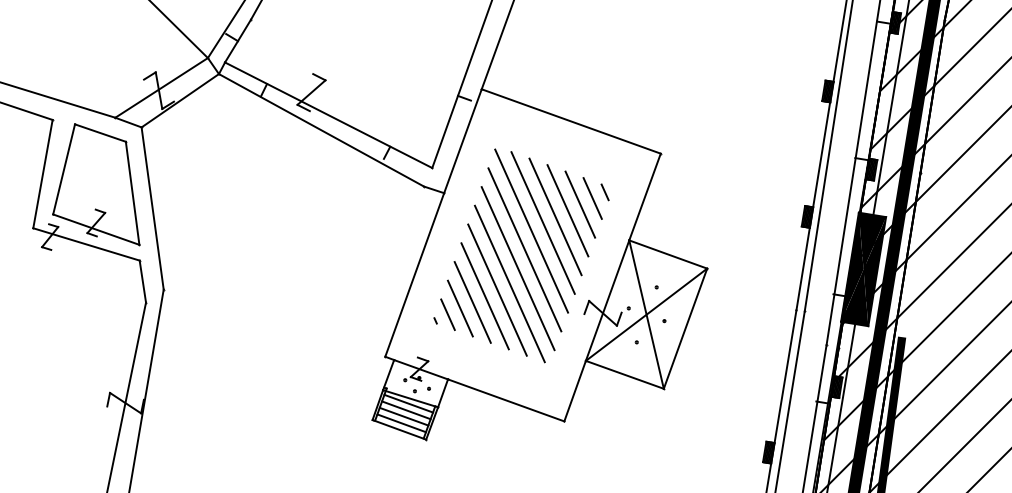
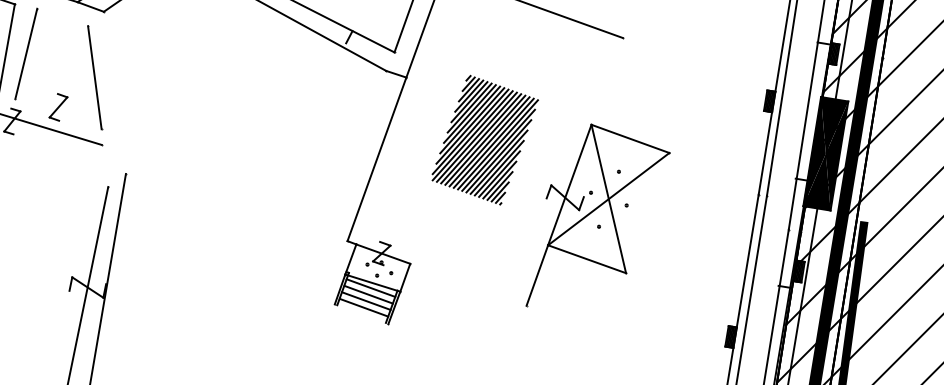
line: (100, 132) -> (62, 16), removed
line: (644, 196) -> (606, 80), removed
line: (152, 208) -> (114, 92), removed
line: (96, 229) -> (58, 113), removed
part: (521, 255) -> (483, 139), size x0.6
line: (142, 281) -> (104, 165), removed
line: (685, 328) -> (647, 212), removed
line: (506, 400) -> (468, 284), removed
line: (399, 429) -> (361, 313), removed

